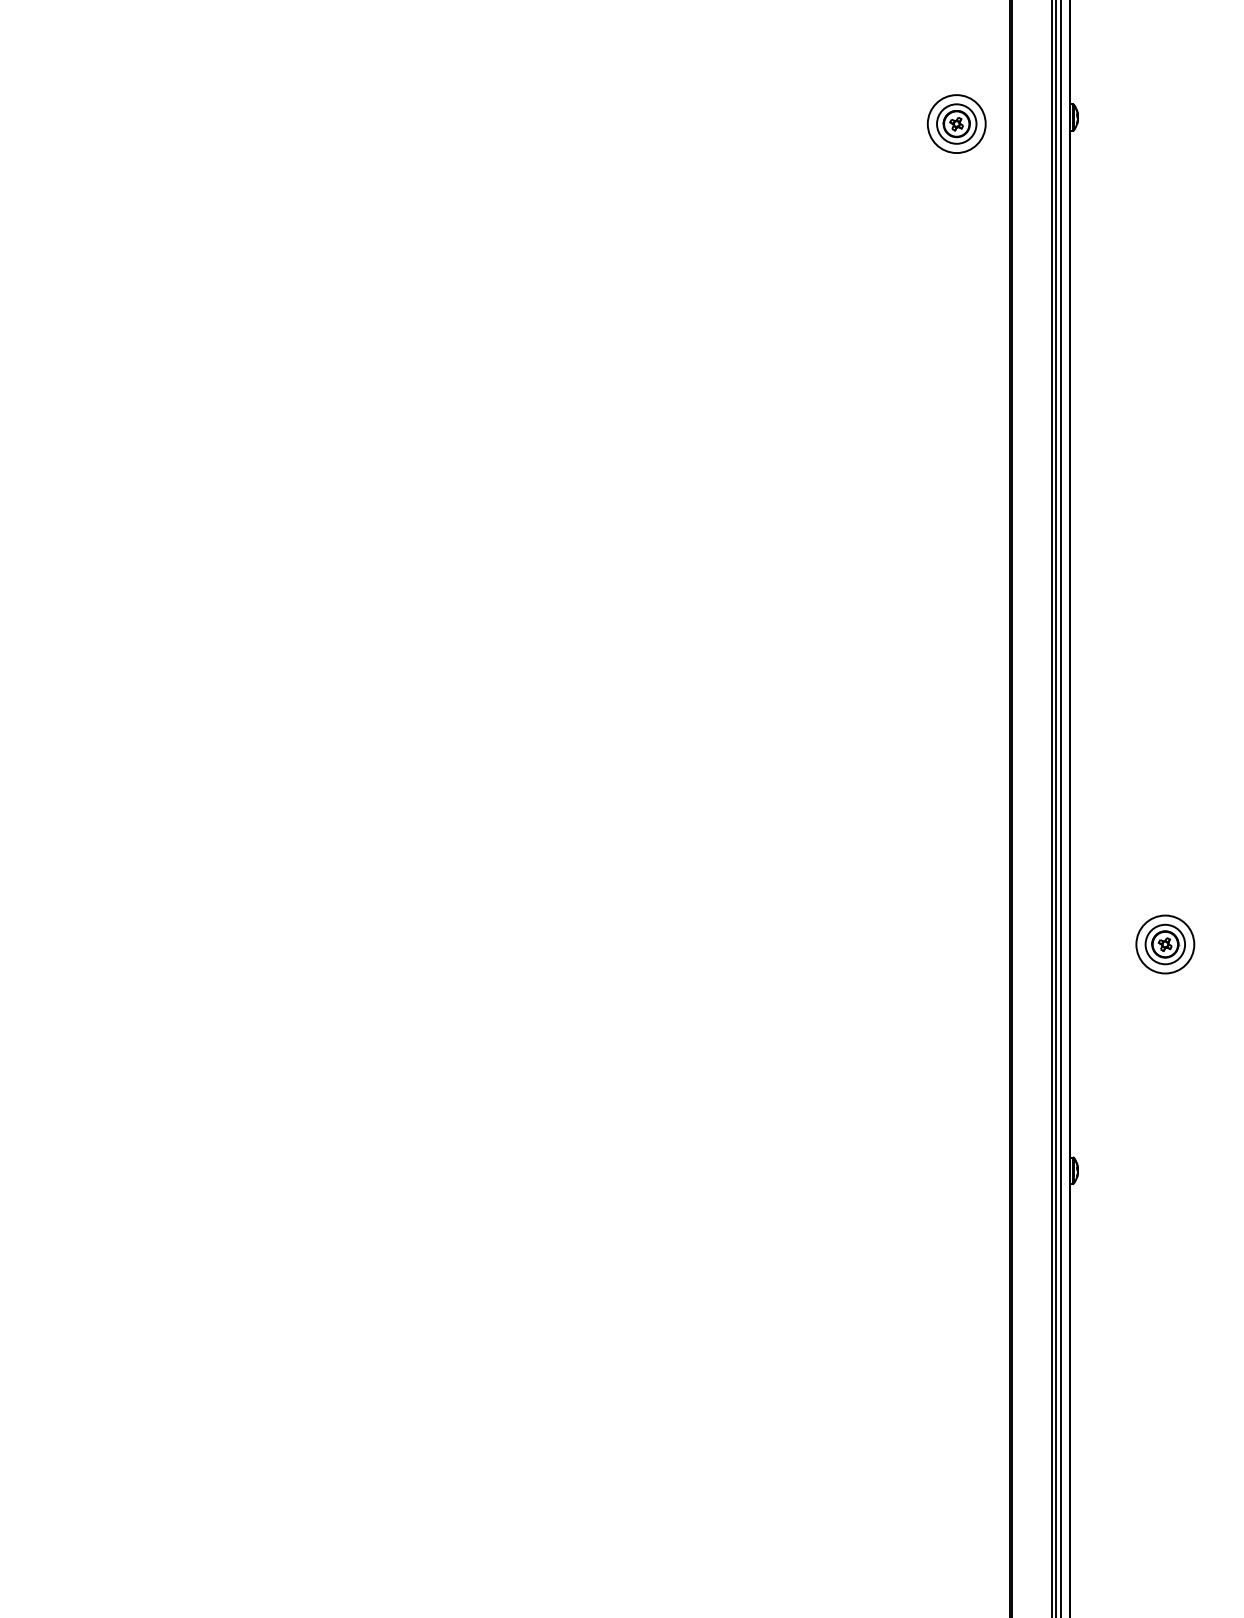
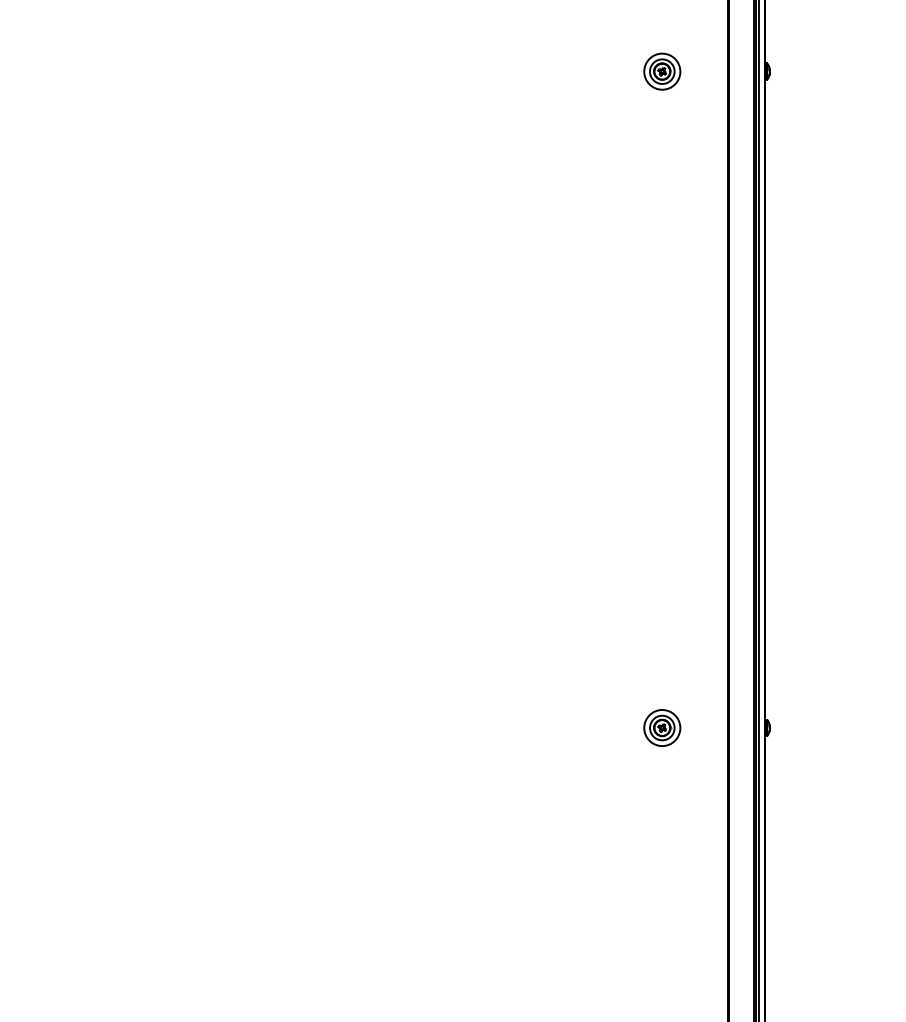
part: (957, 123) -> (662, 71), moved
part: (1165, 943) -> (662, 727), moved

